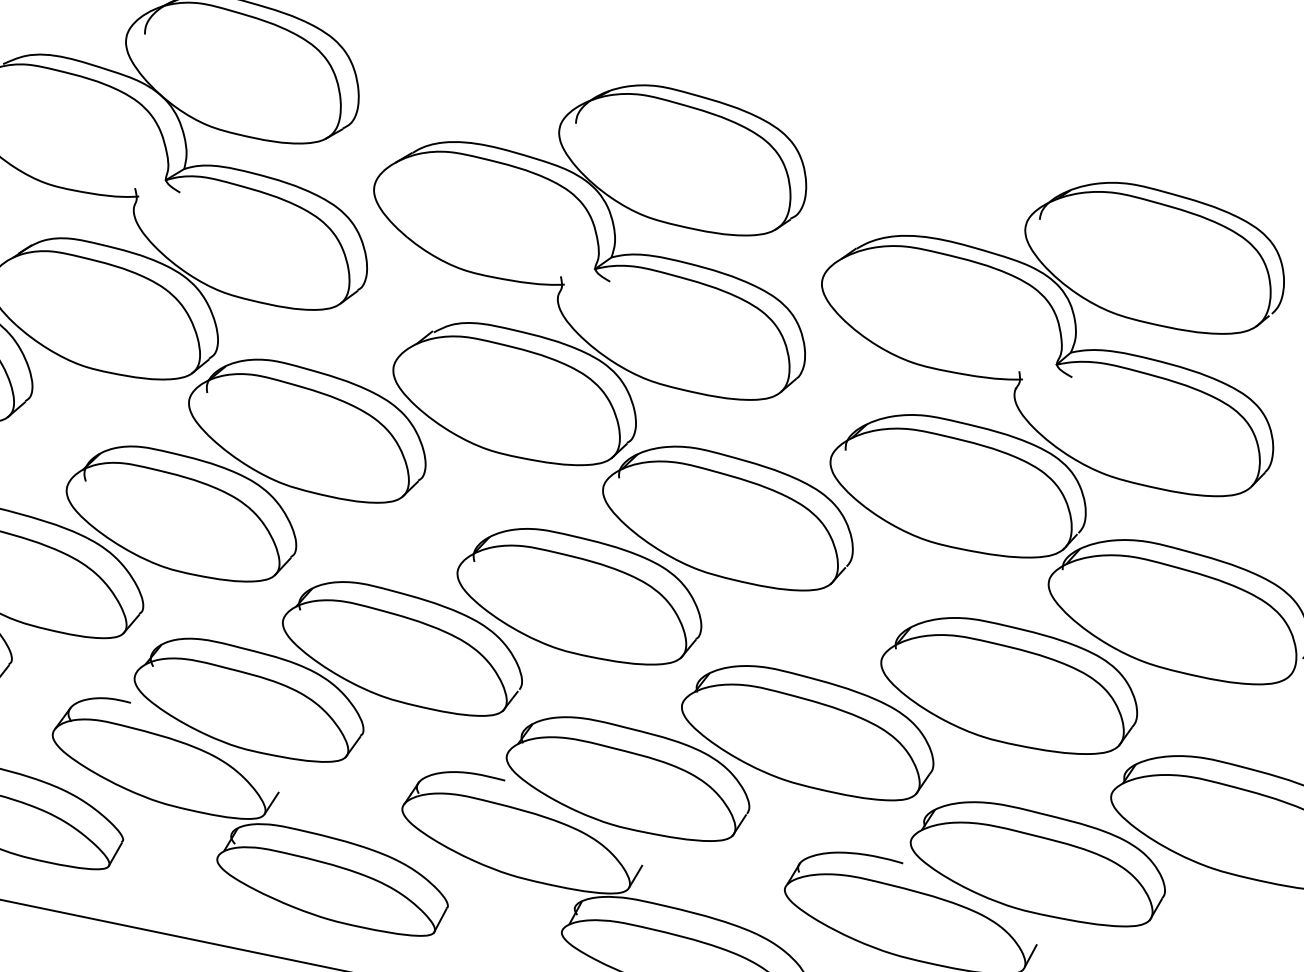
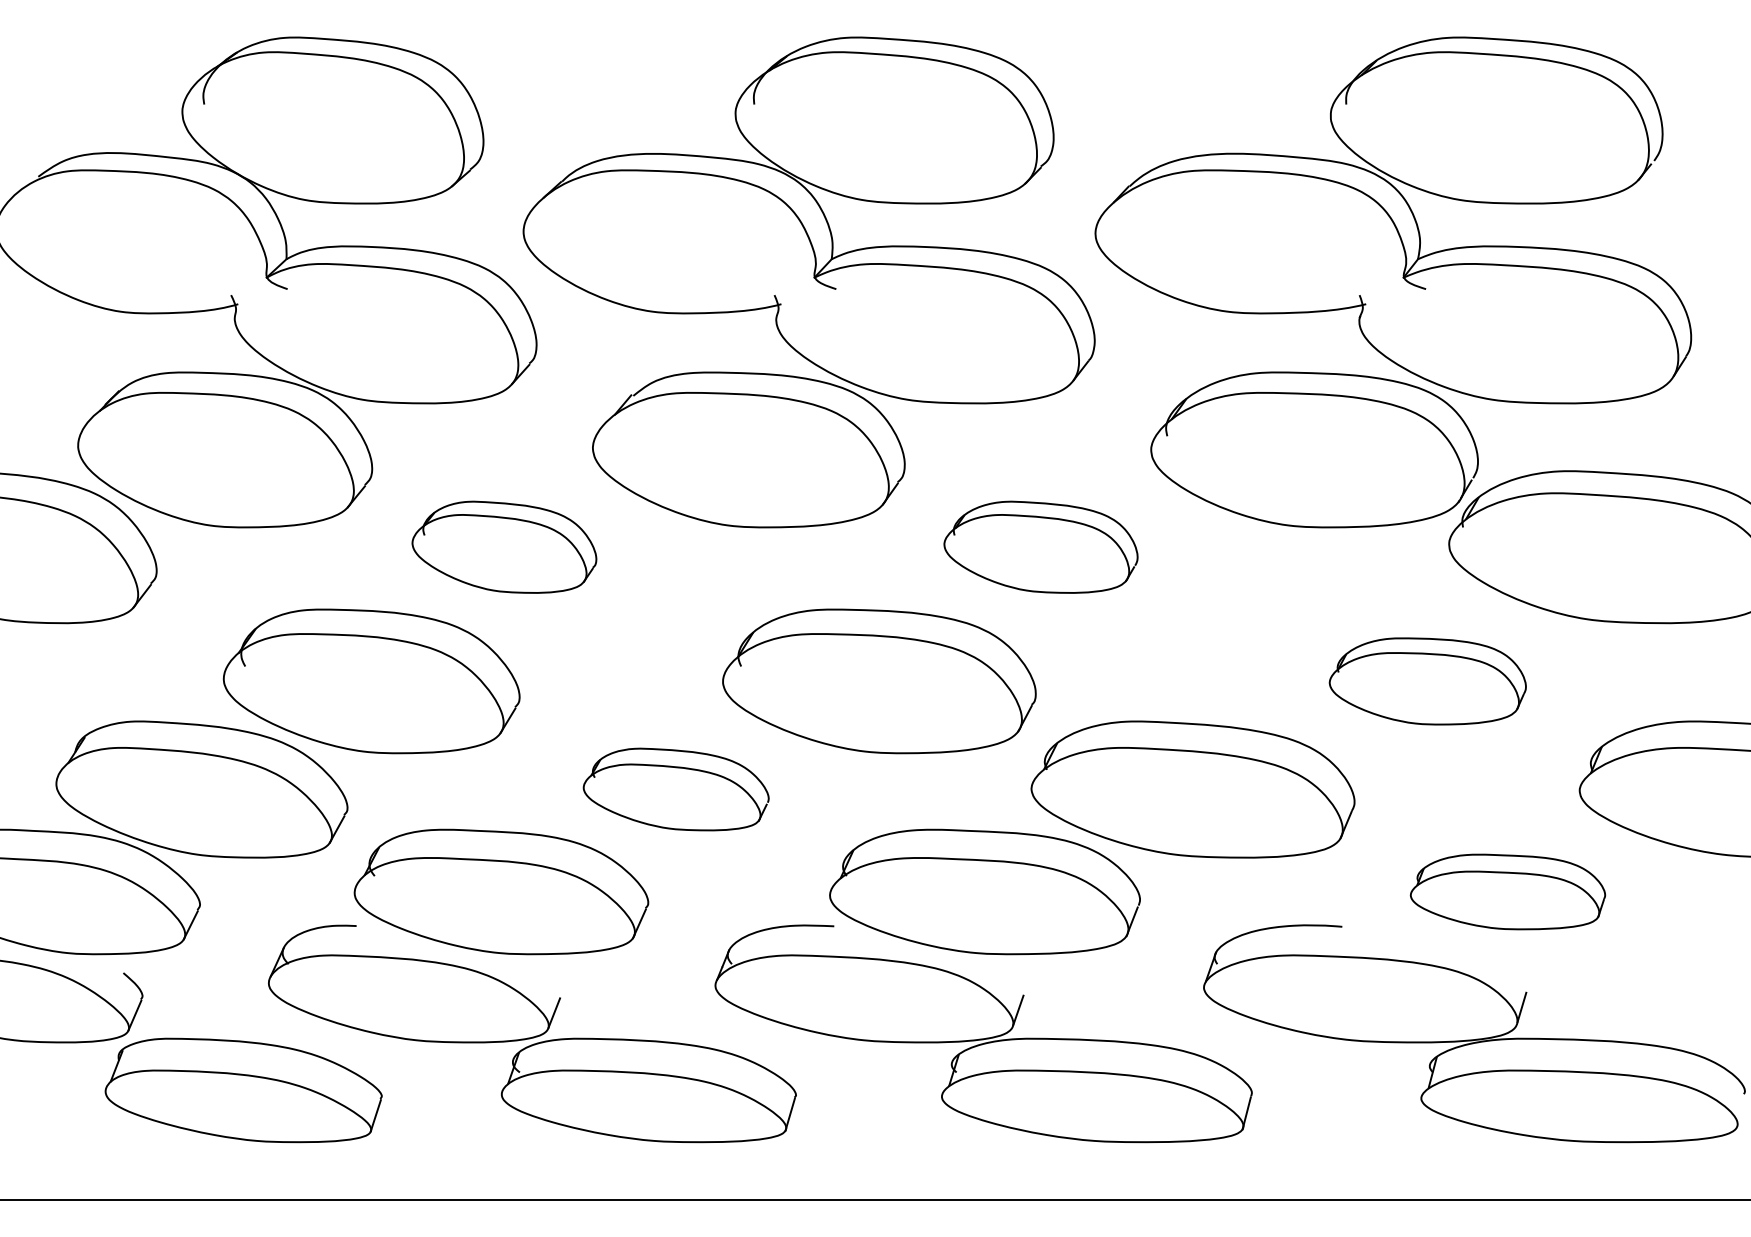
part: (308, 430) -> (504, 547), size x0.6
part: (728, 517) -> (1040, 547), size x0.6
part: (403, 647) -> (676, 789), size x0.6
part: (1009, 685) -> (1427, 681), size x0.6
part: (1038, 862) -> (1507, 891), size x0.6

